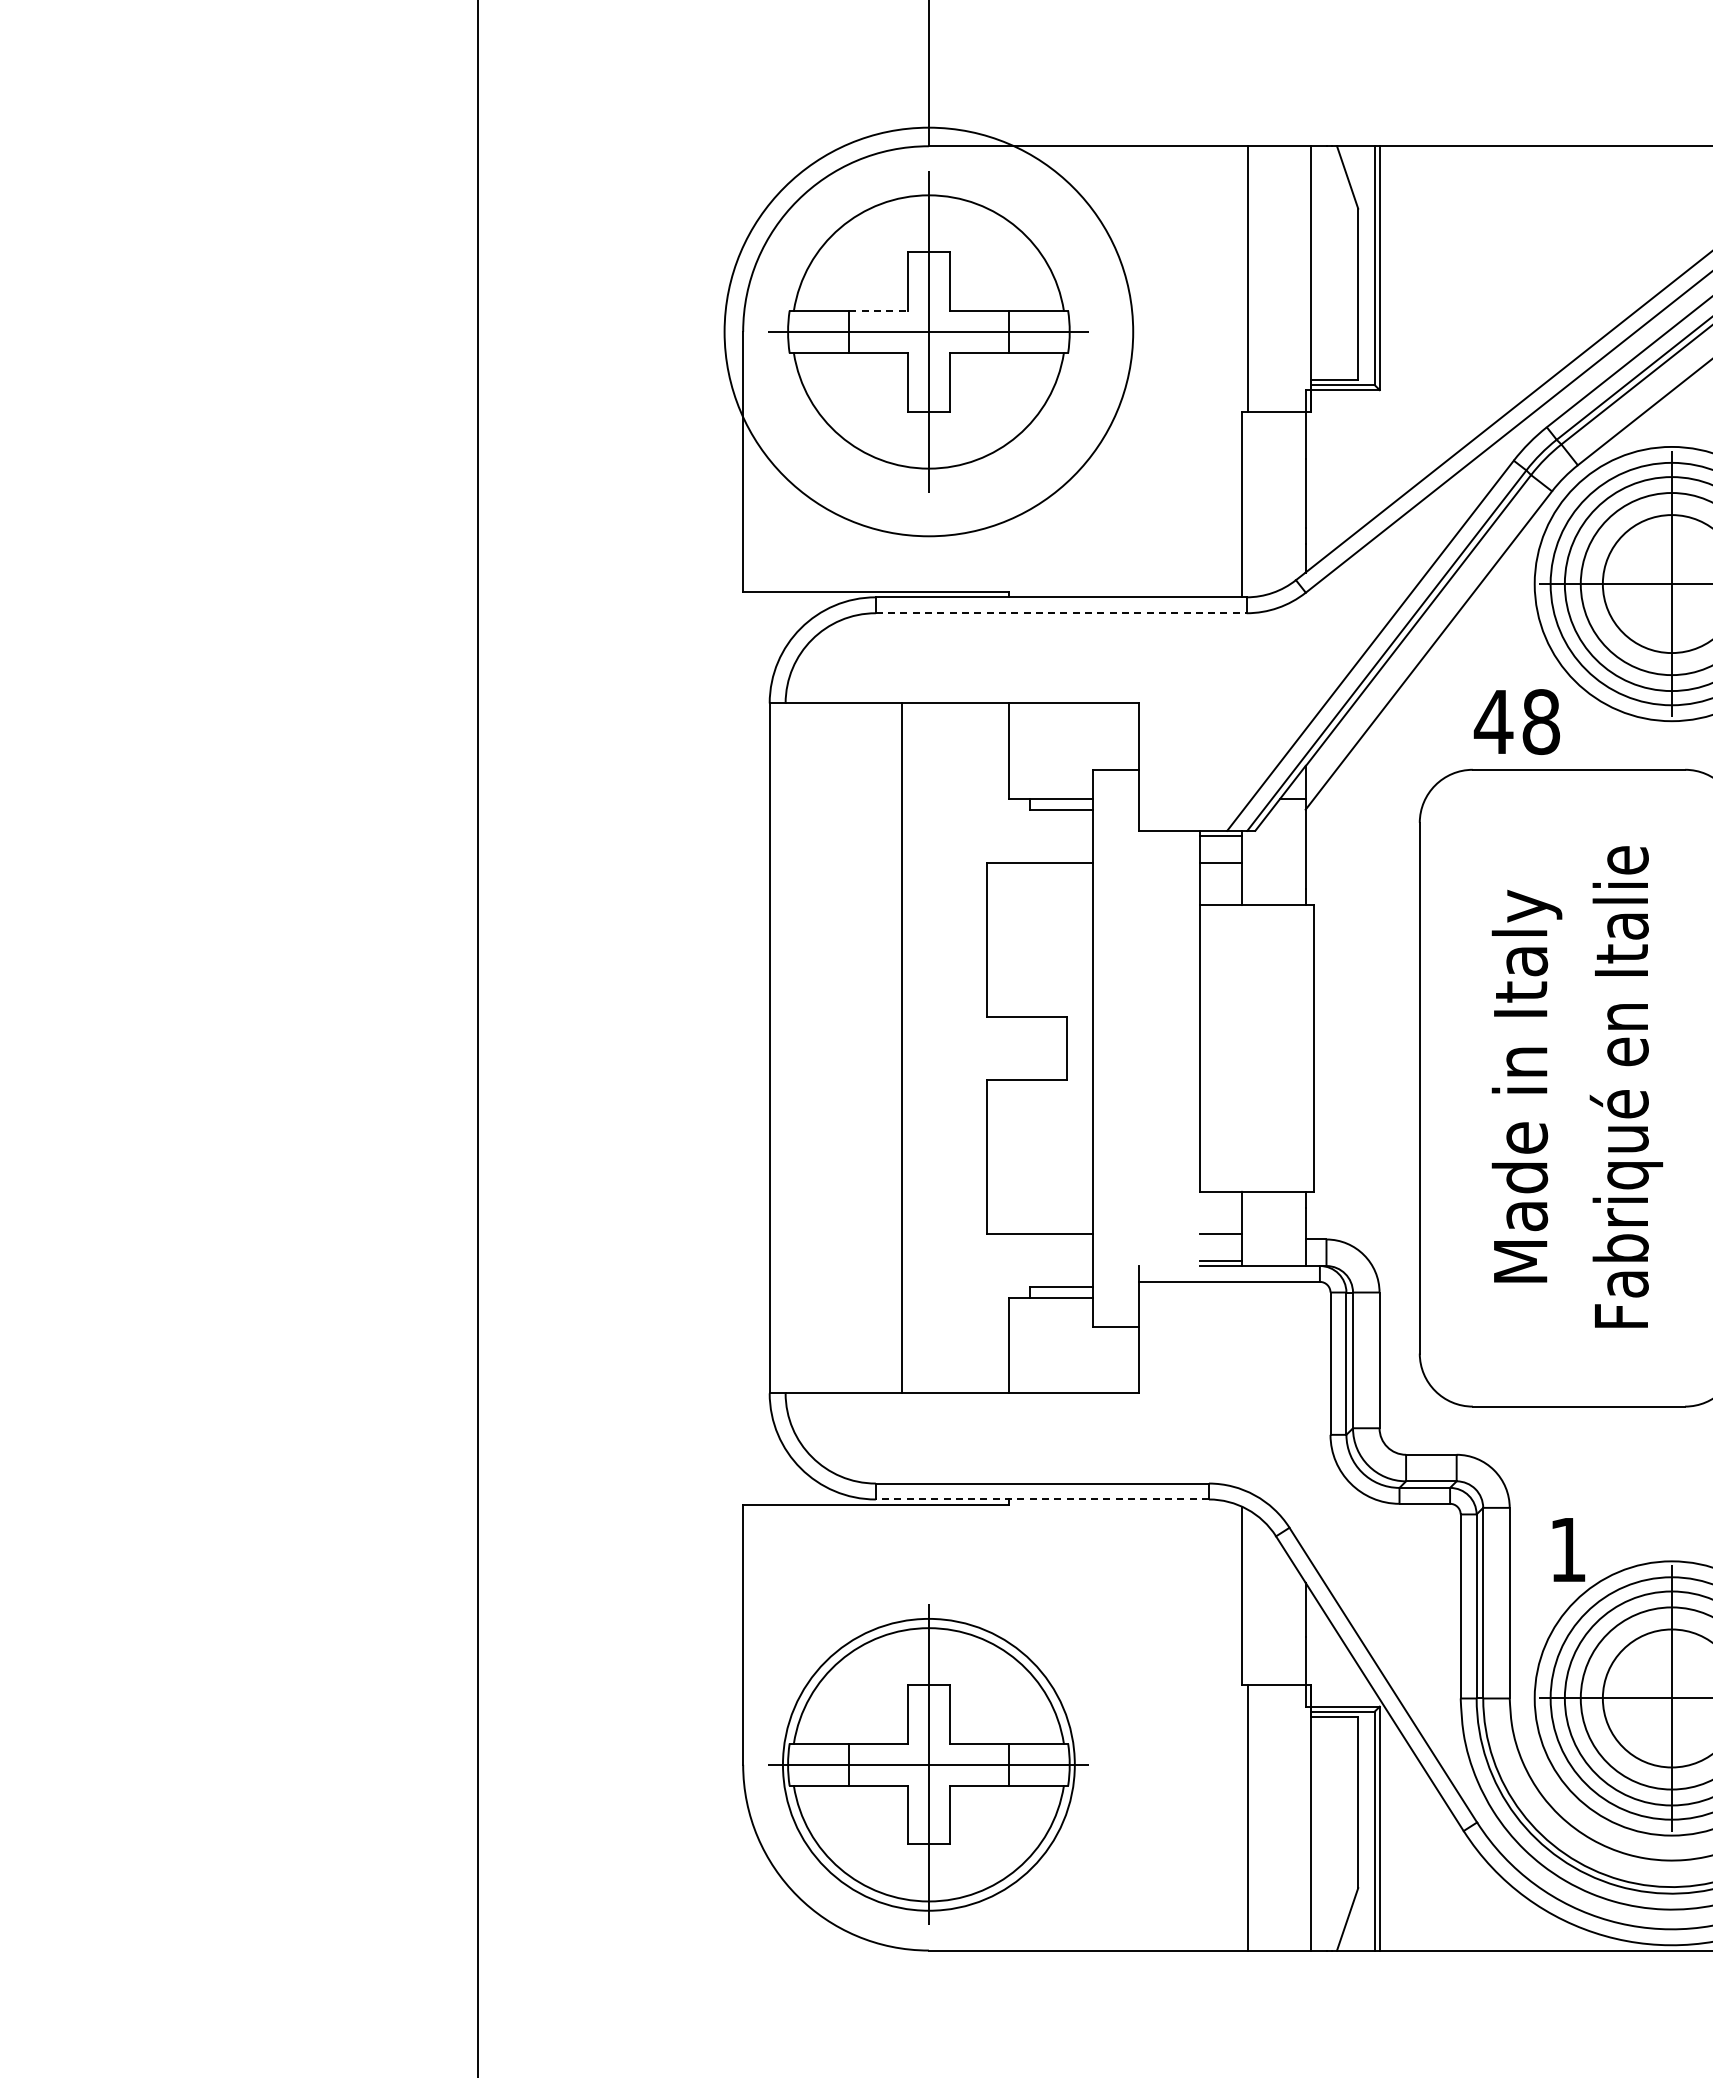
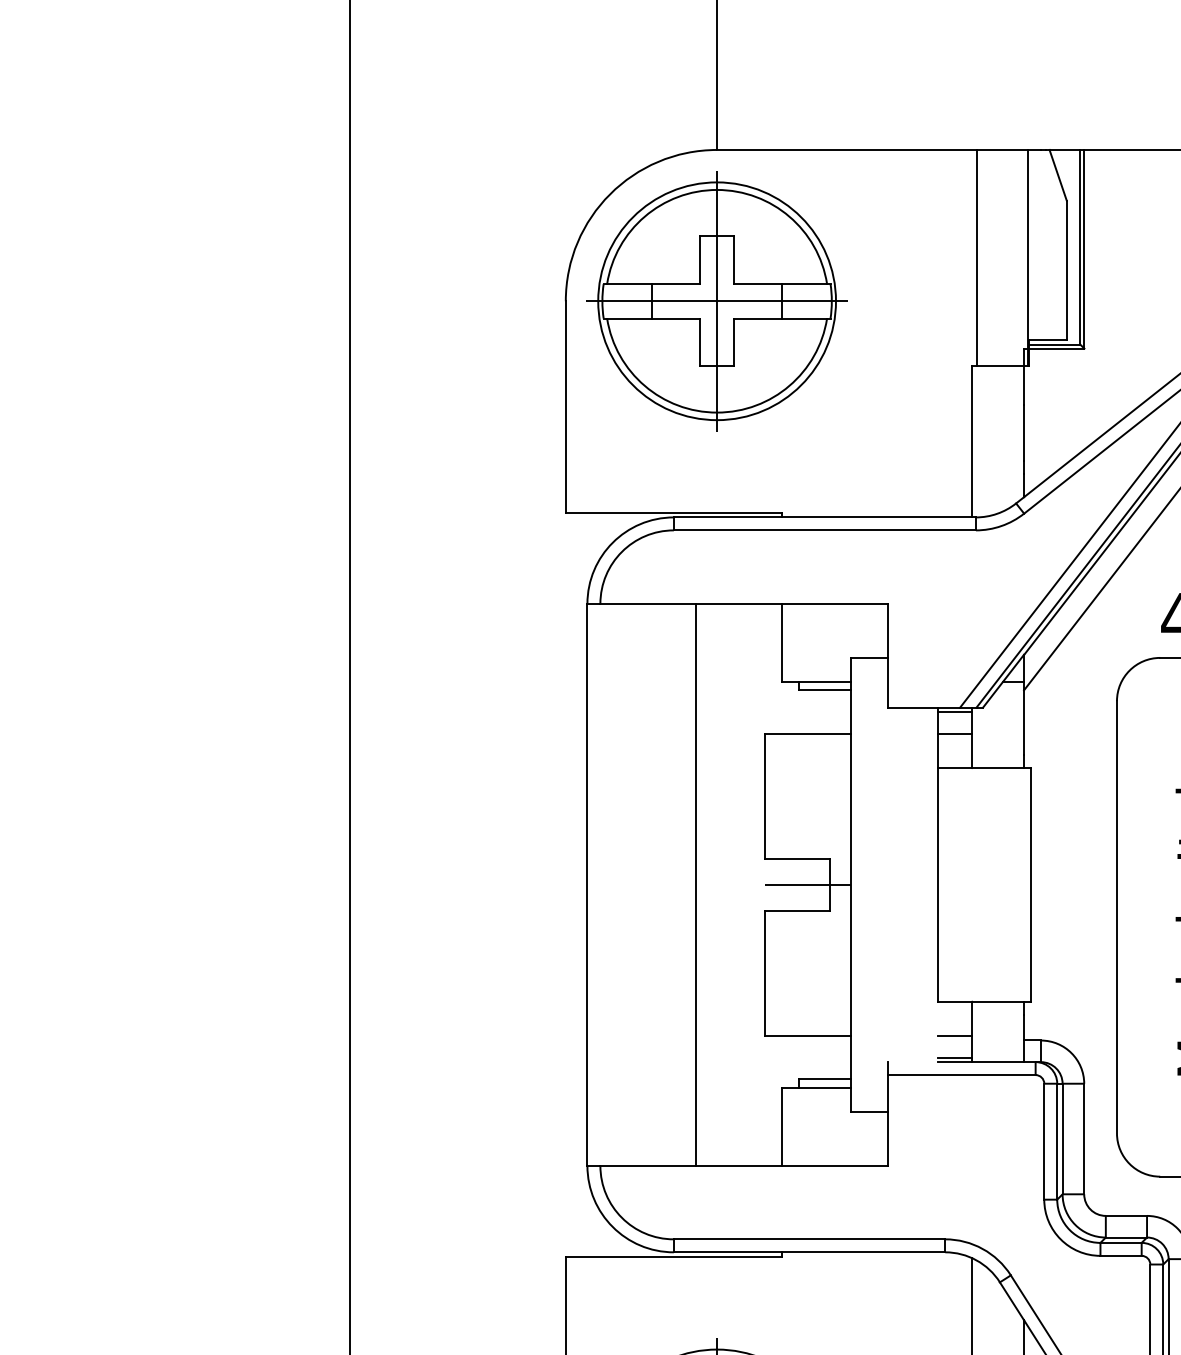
line: (878, 310) -> (676, 283), dashed -> solid
circle: (928, 331) -> (716, 300), size x0.71
line: (1061, 613) -> (825, 530), dashed -> solid
line: (1040, 1048) -> (808, 884), added
line: (1042, 1499) -> (809, 1252), dashed -> solid

